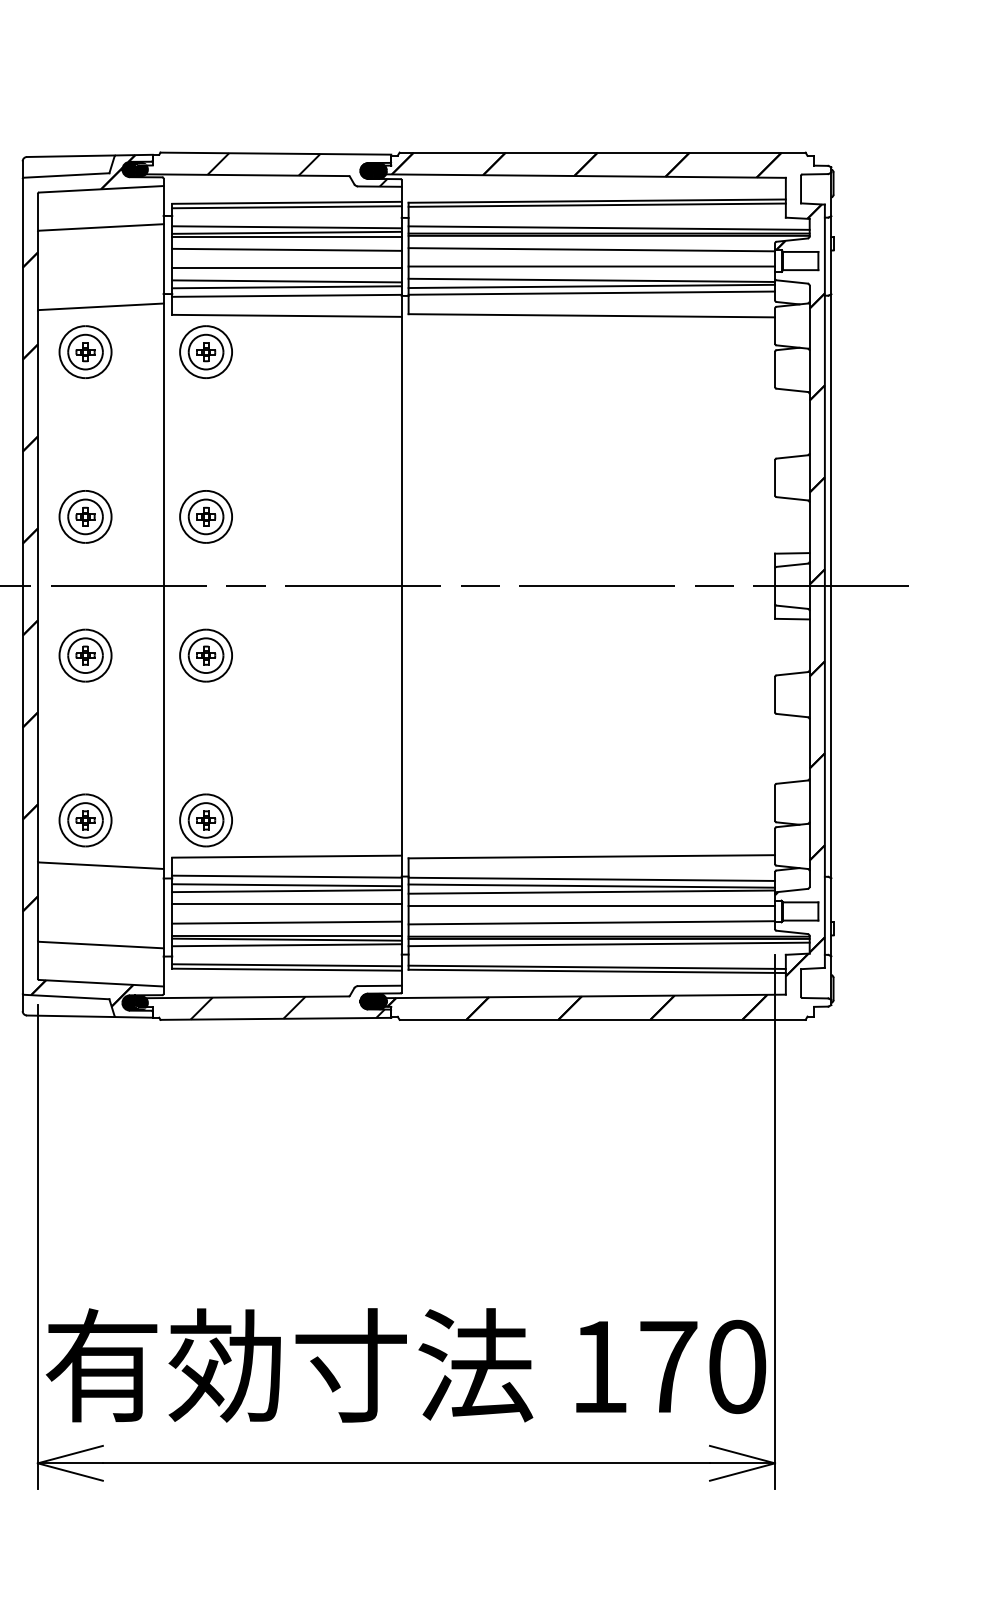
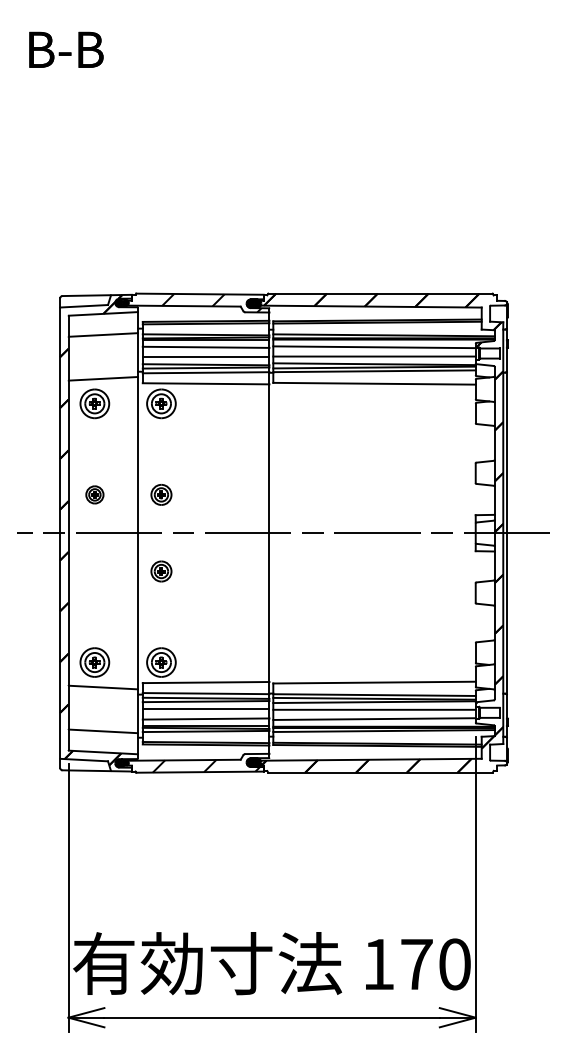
part: (84, 516) -> (94, 494), size x0.6
part: (206, 516) -> (161, 494), size x0.7
part: (84, 655) -> (94, 571), removed
part: (206, 655) -> (161, 571), size x0.7

